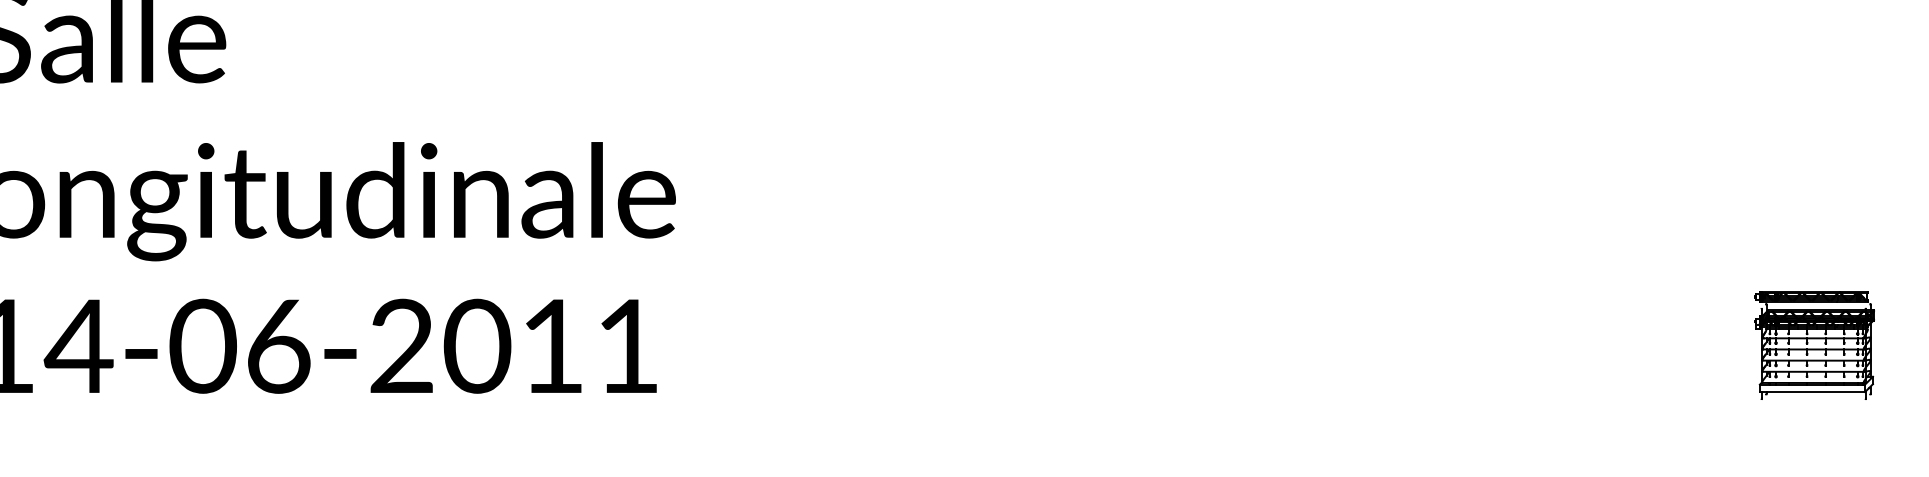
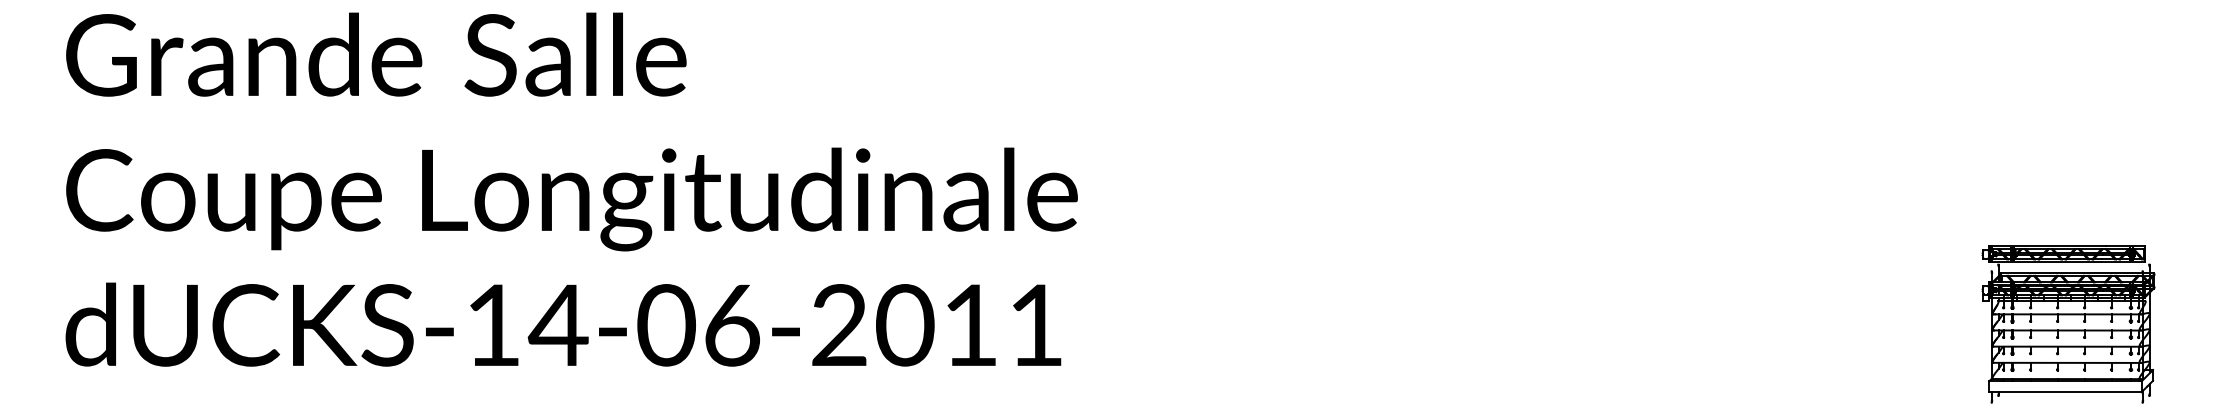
part: (1814, 345) -> (2068, 324), size x1.67

